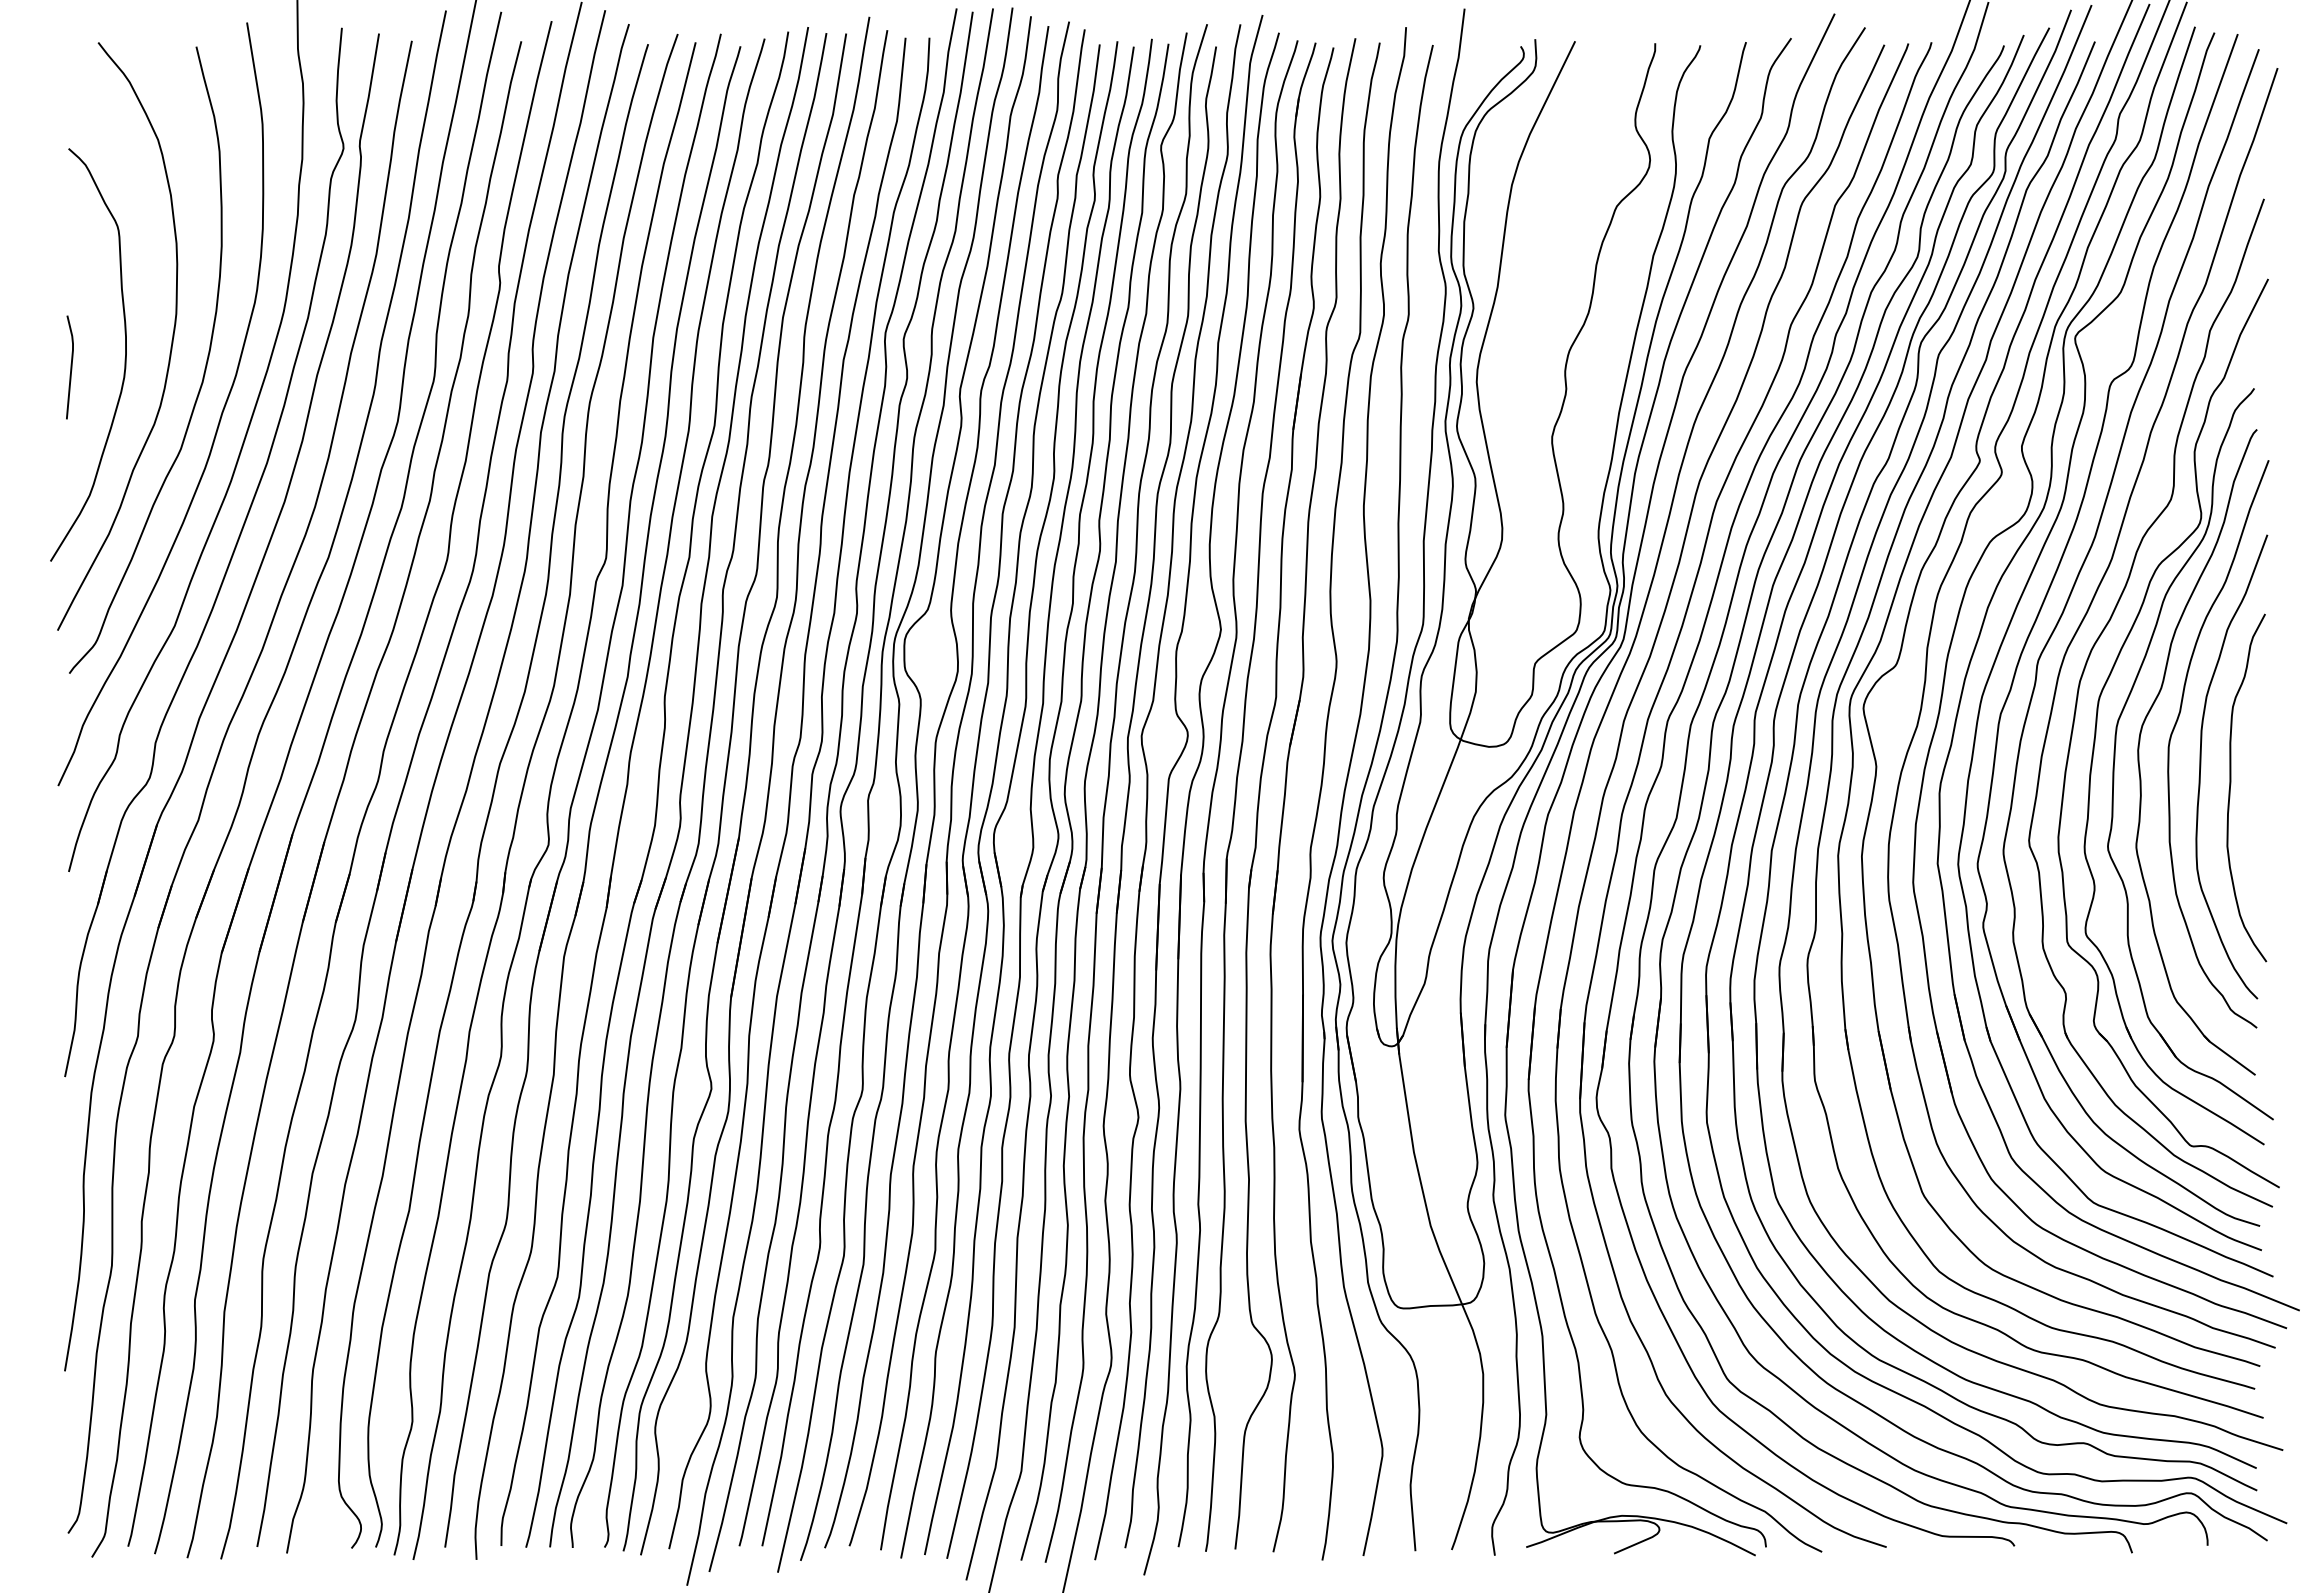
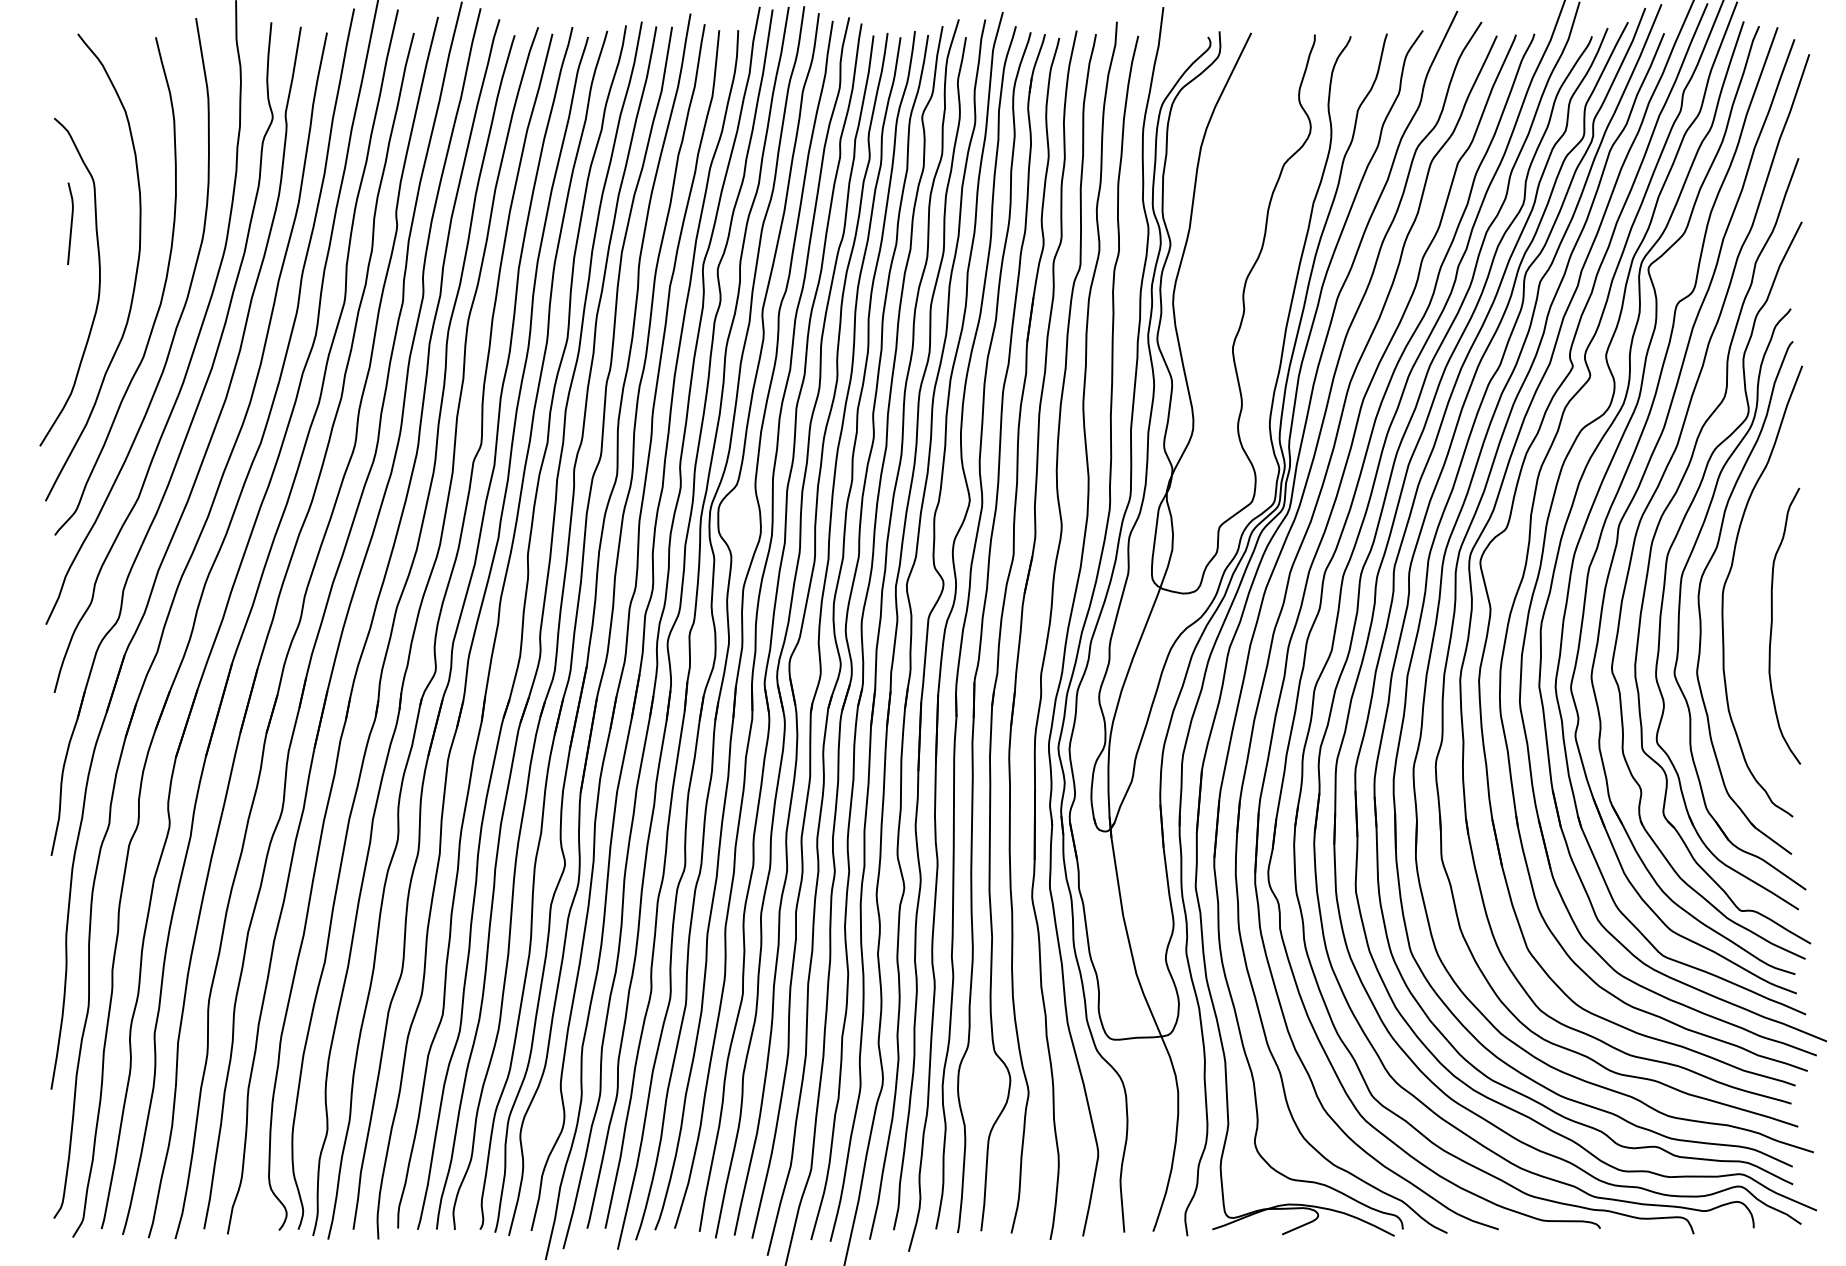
line: (70, 367) -> (70, 223), moved
curve: (2201, 766) -> (1748, 609), removed

